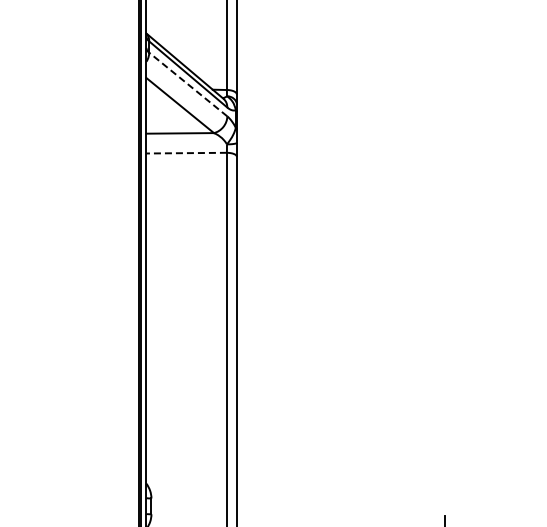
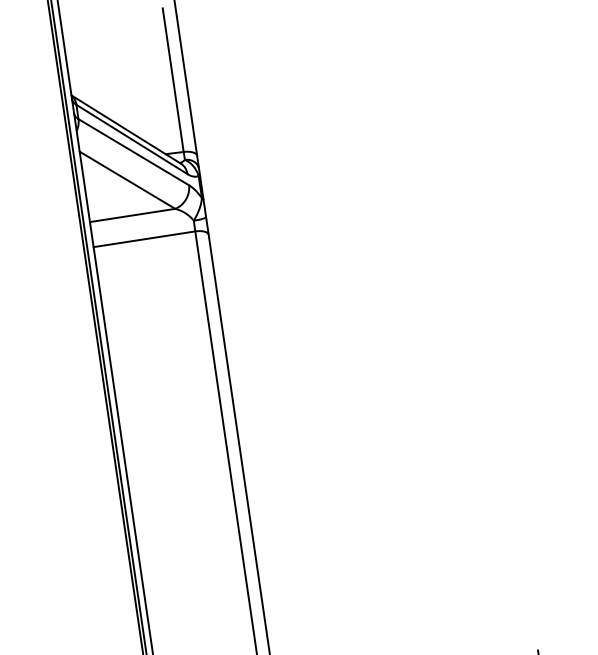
line: (187, 84) -> (132, 152), dashed -> solid
line: (186, 153) -> (144, 239), dashed -> solid

